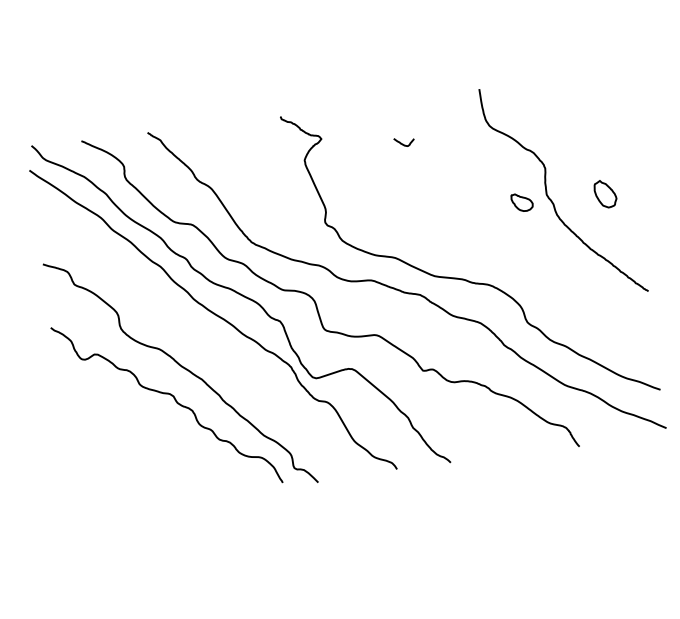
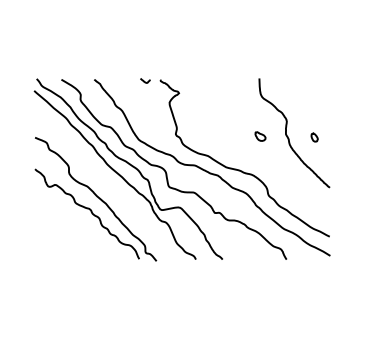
curve: (402, 141) -> (144, 80), moved
part: (604, 194) -> (314, 137), size x0.62
part: (522, 202) -> (260, 136), moved

